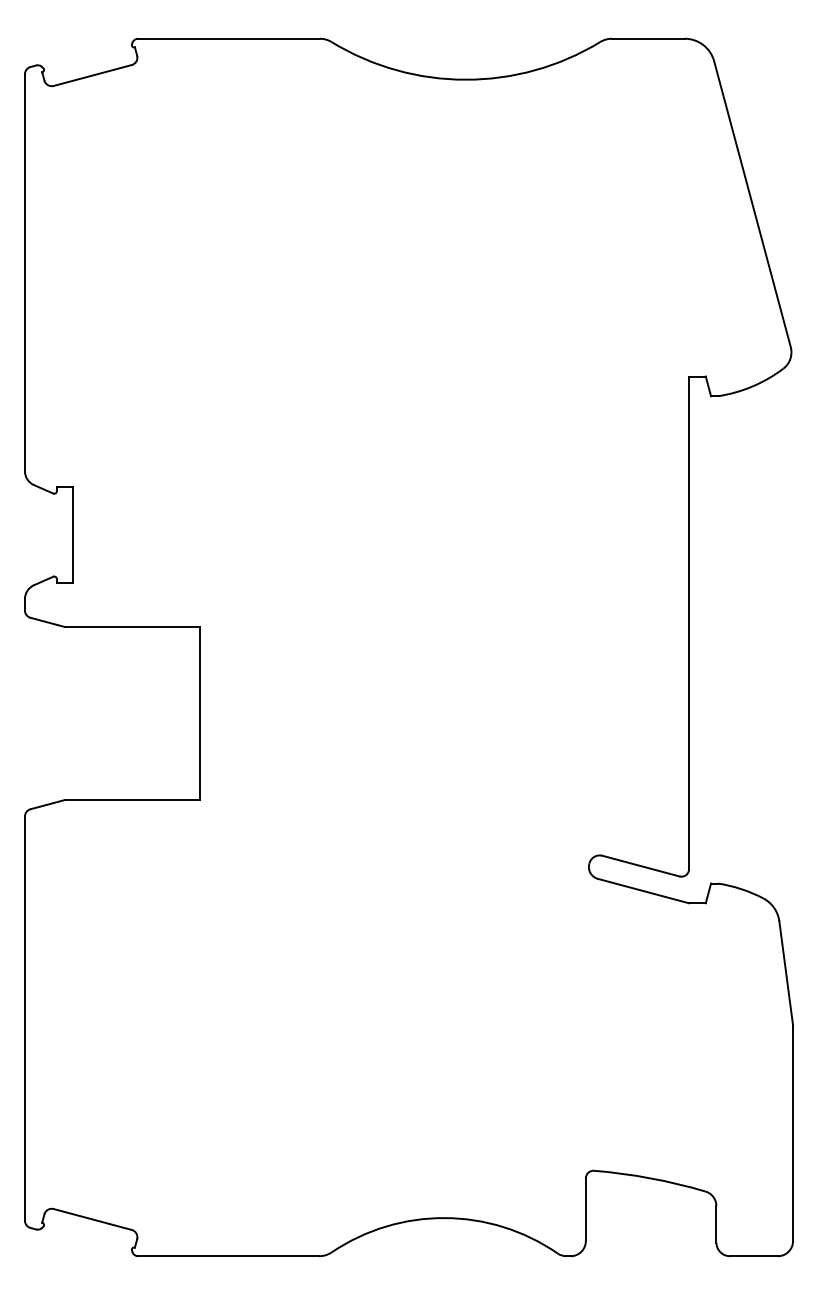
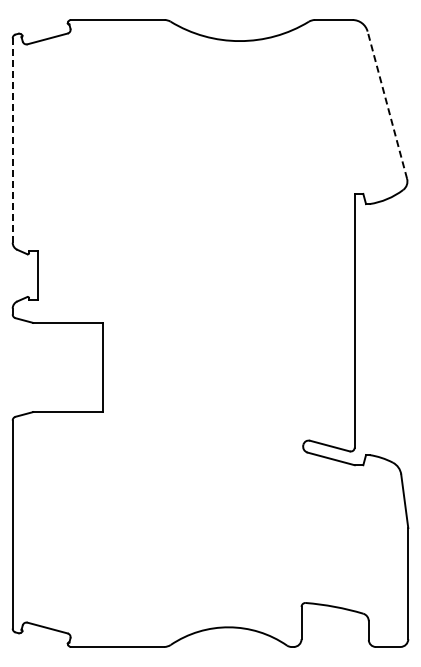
line: (752, 202) -> (387, 104), solid -> dashed
line: (24, 274) -> (12, 141), solid -> dashed

